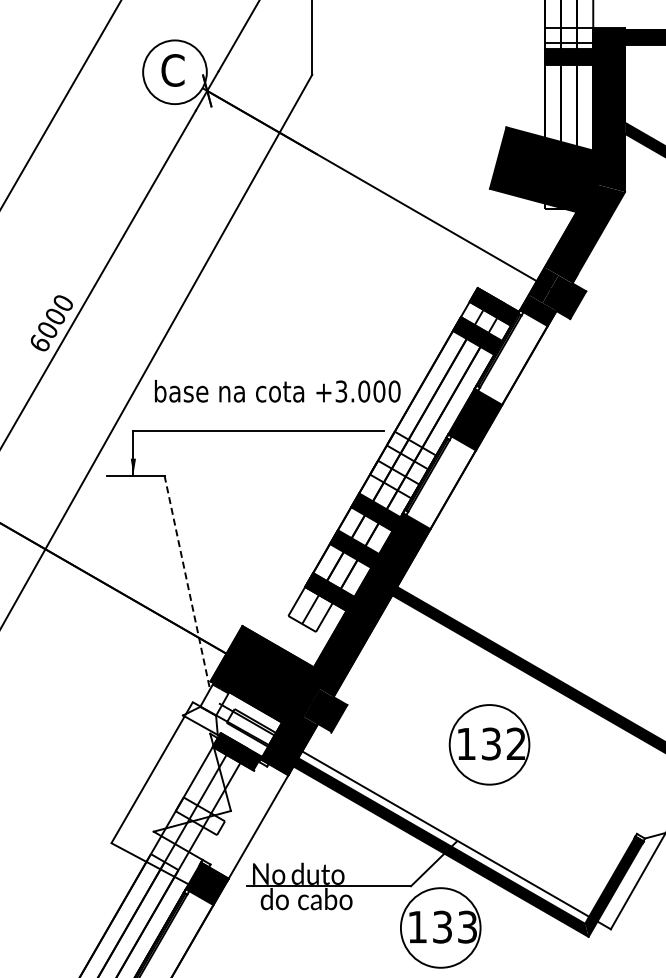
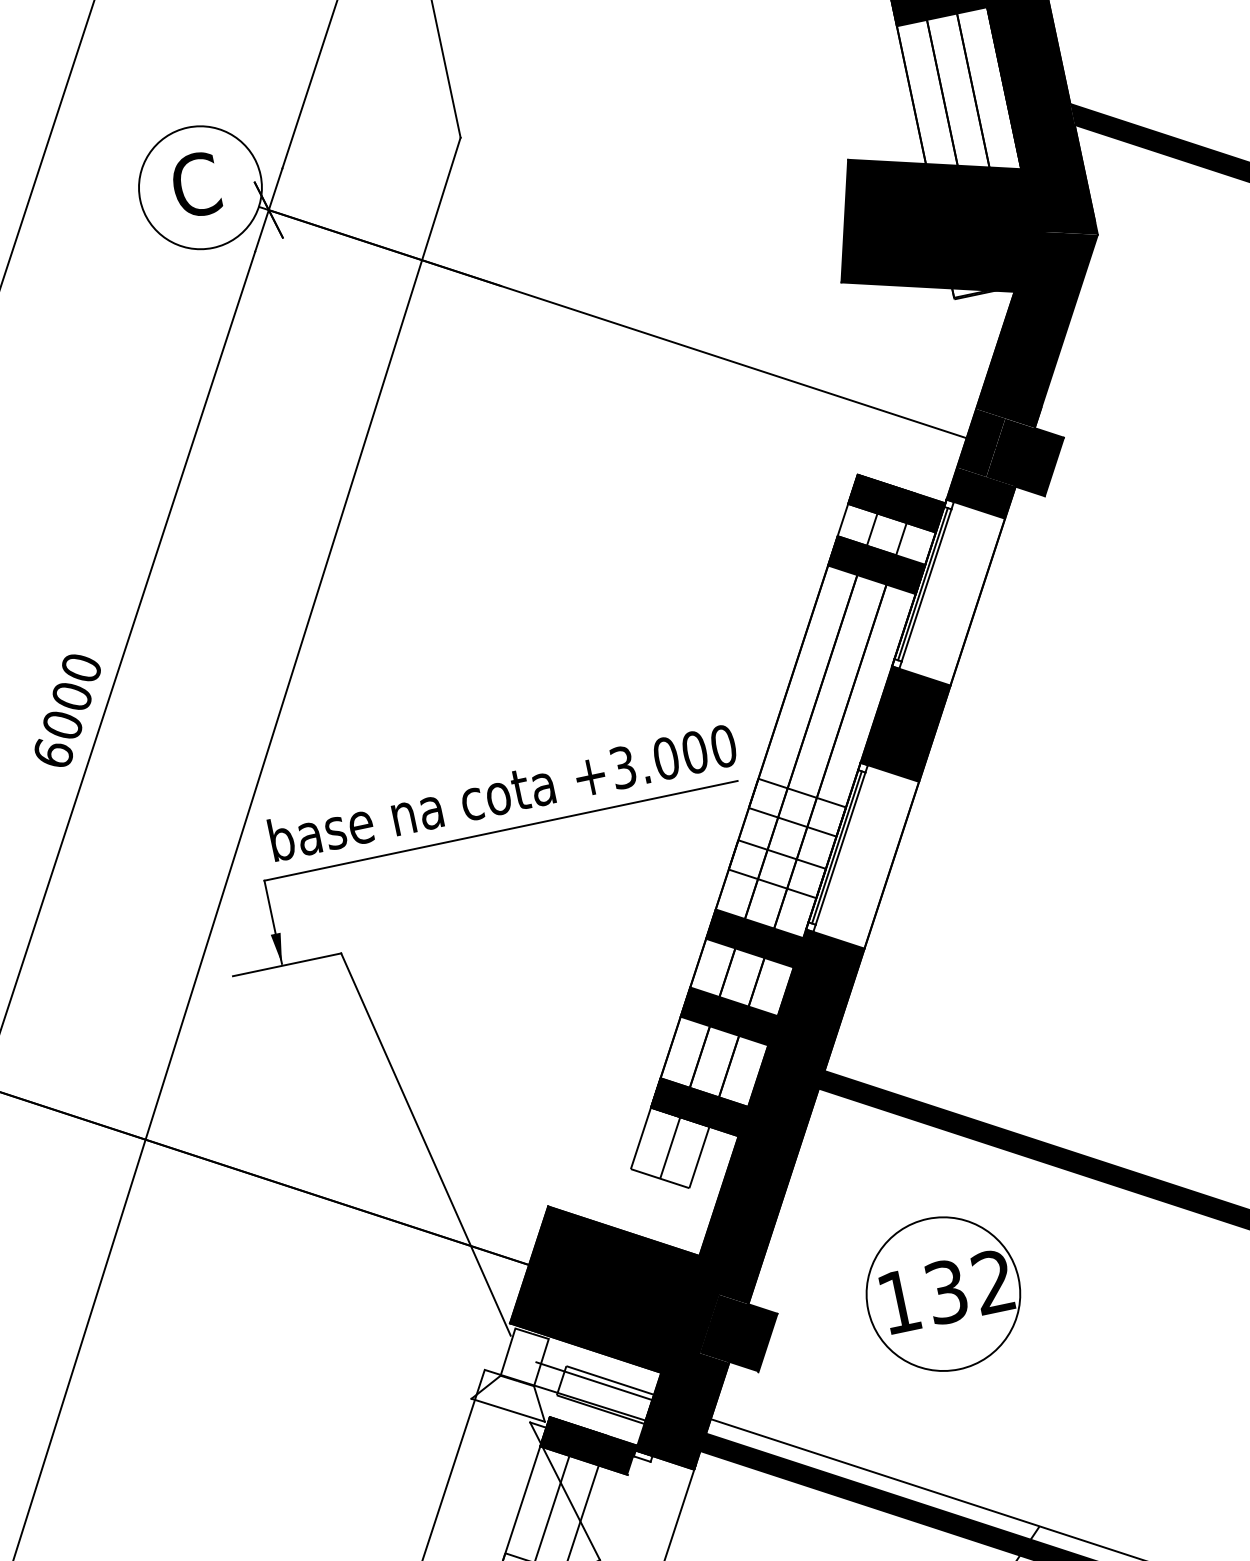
text: (277, 391) -> (502, 792), moved
line: (187, 582) -> (427, 1145), dashed -> solid
part: (489, 744) -> (943, 1293), moved

